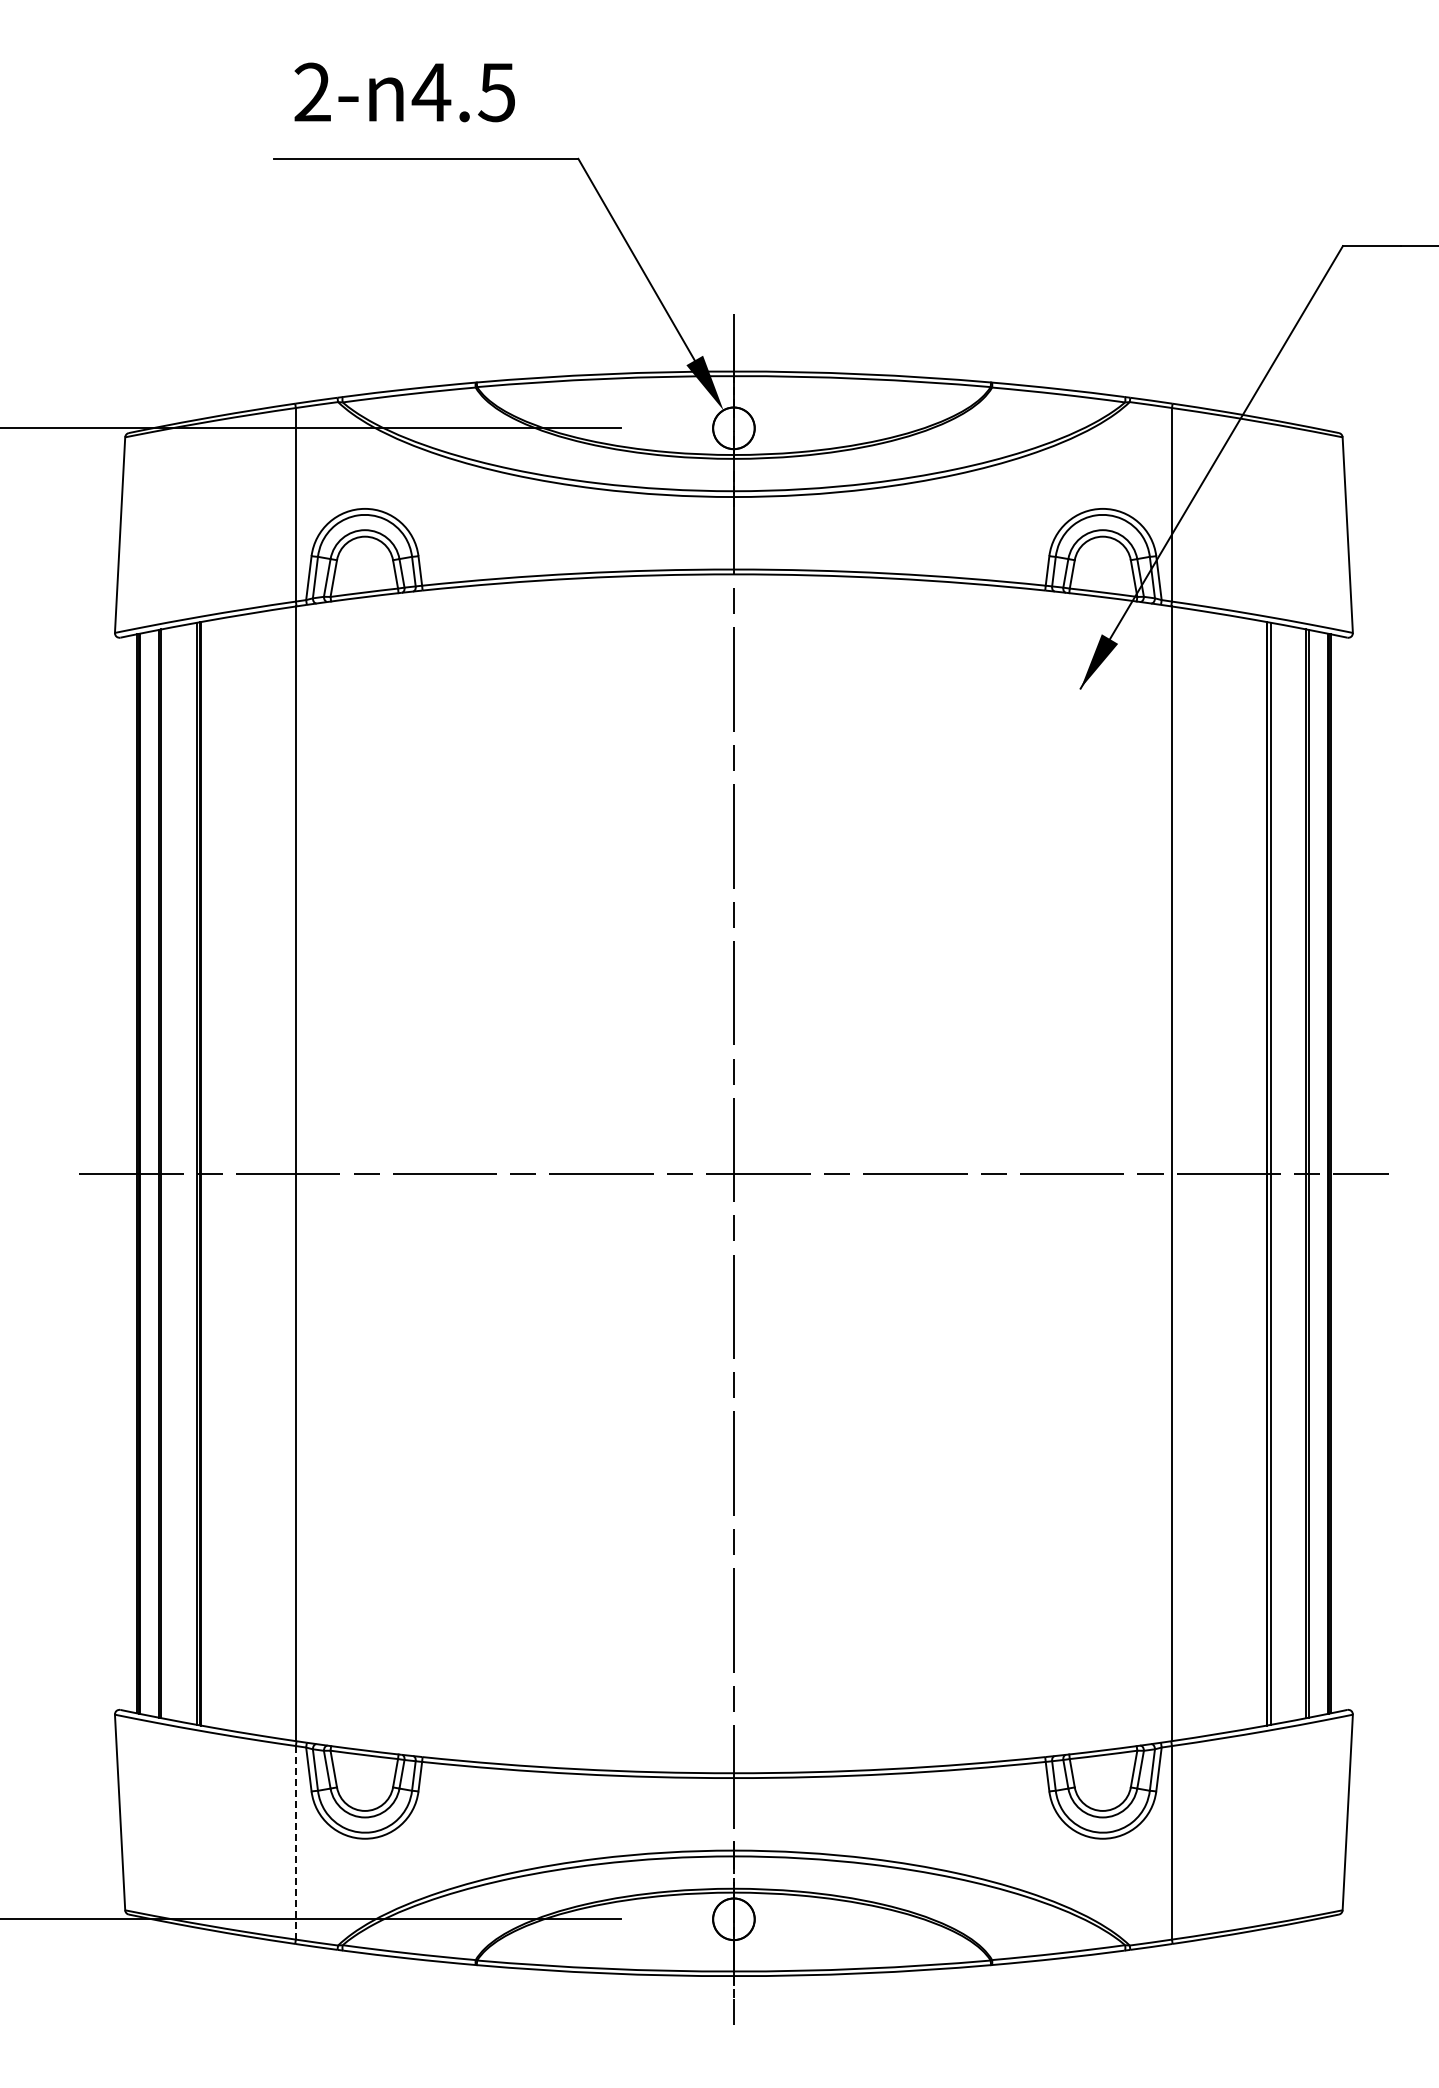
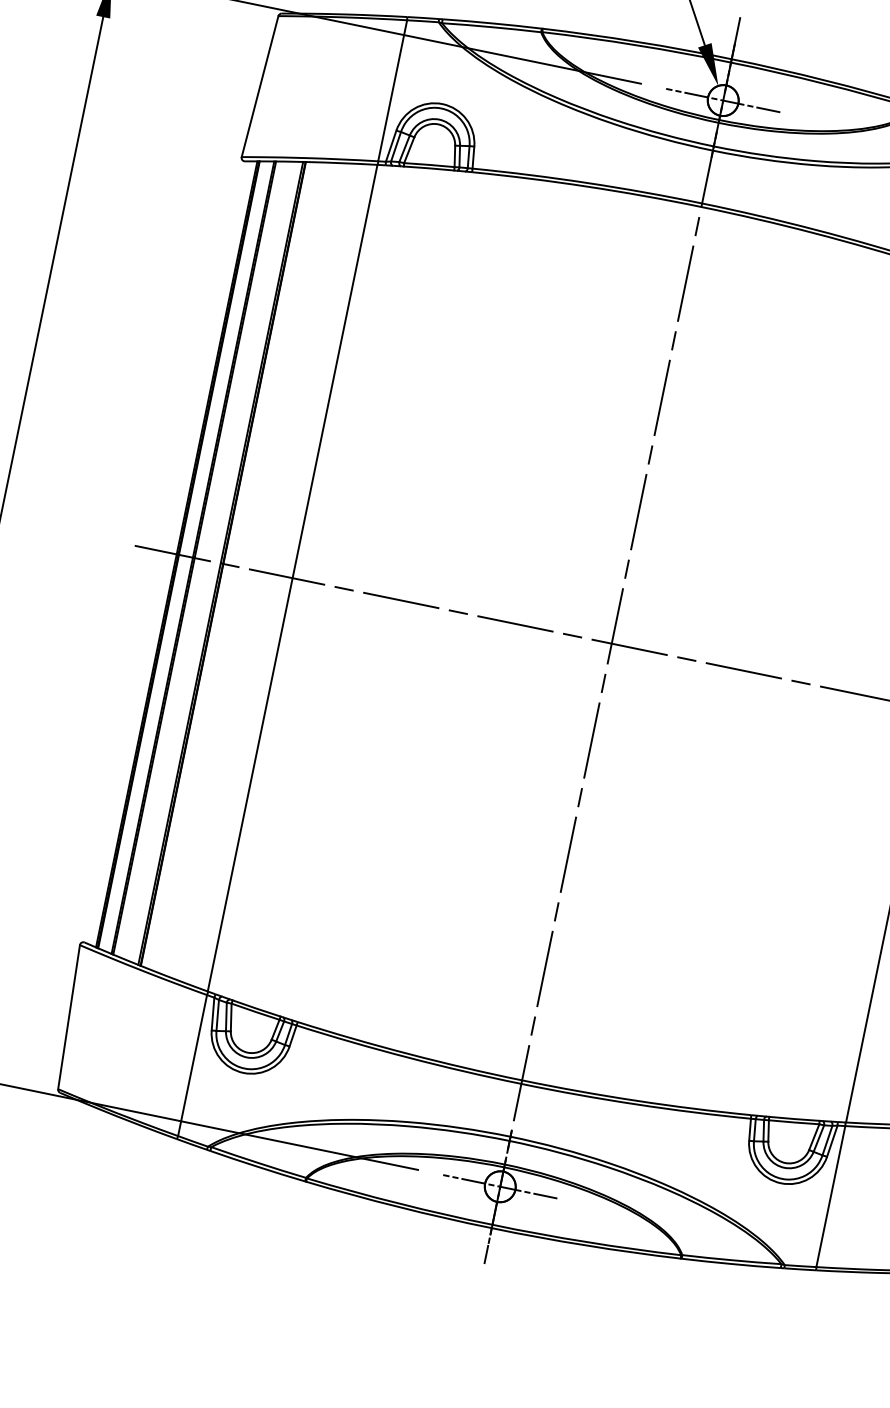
line: (733, 428) -> (722, 100), added
line: (295, 1842) -> (192, 1065), dashed -> solid
line: (733, 1919) -> (499, 1186), added

